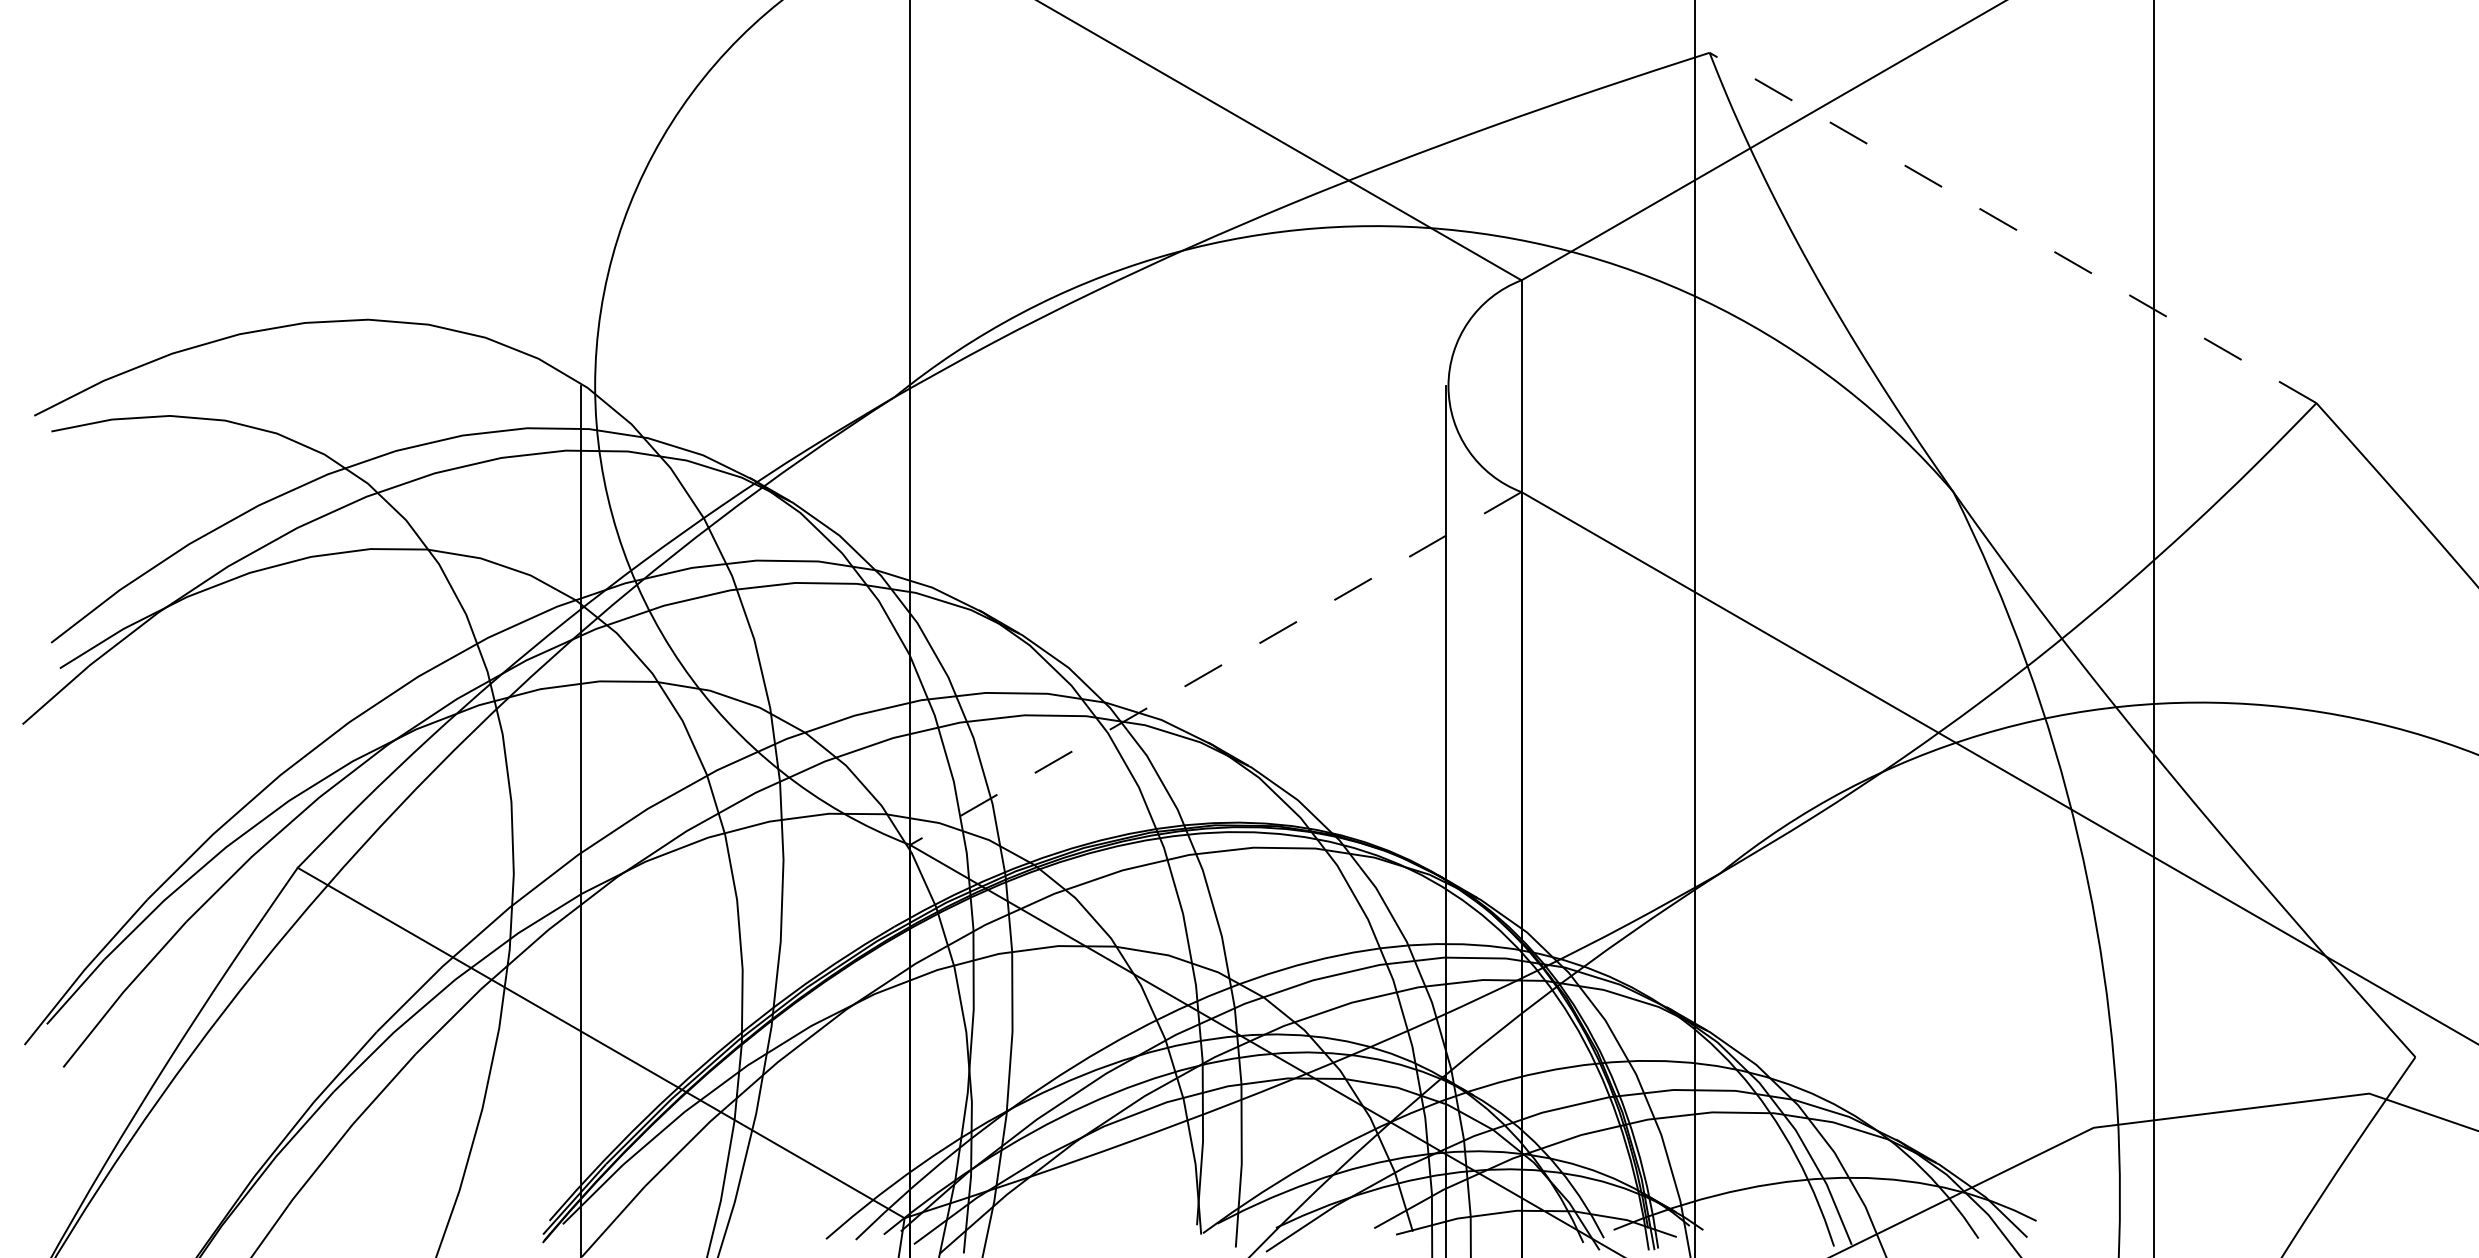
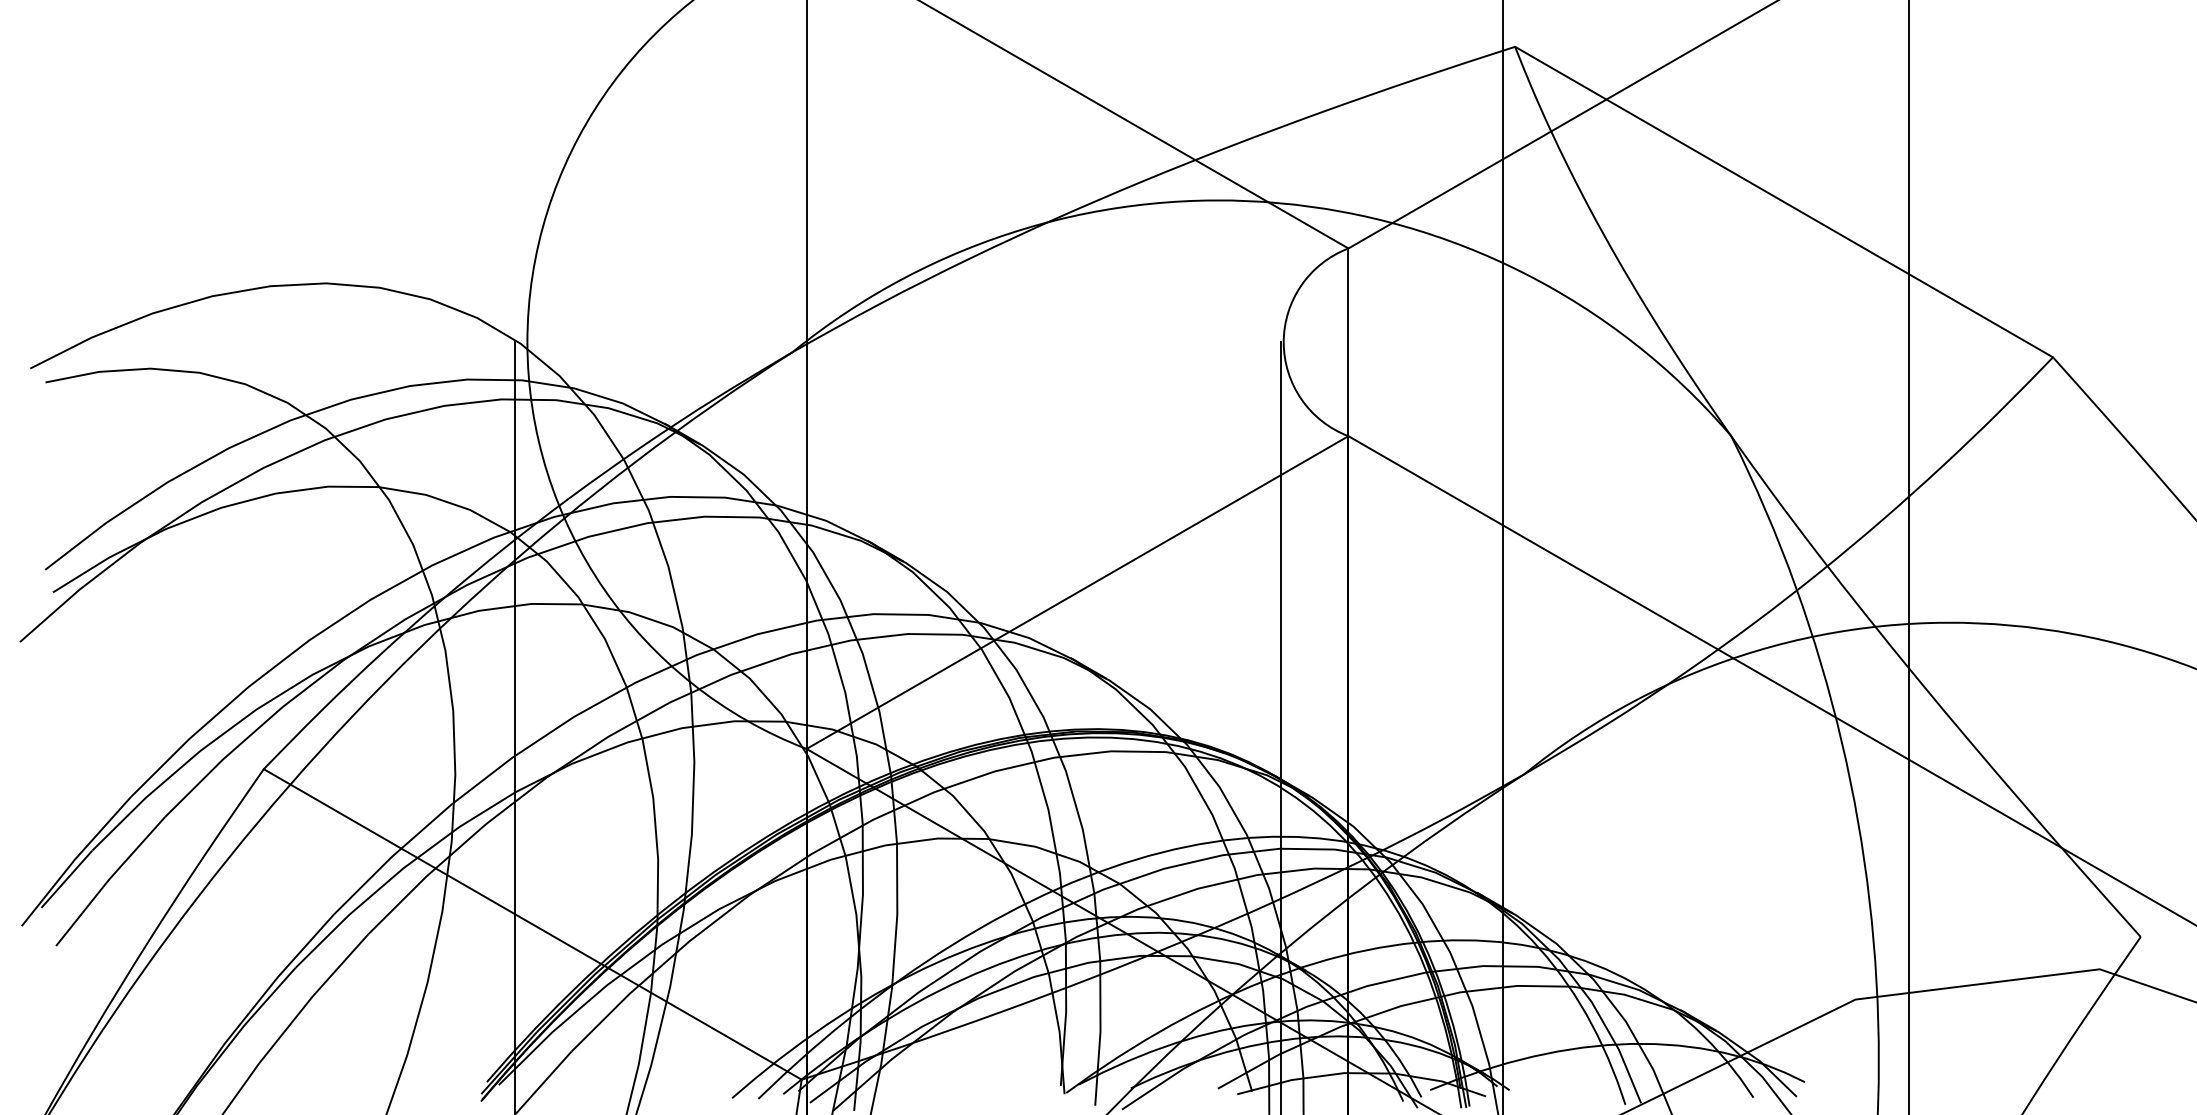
line: (2013, 228) -> (1784, 202), dashed -> solid
line: (1215, 668) -> (1077, 592), dashed -> solid

